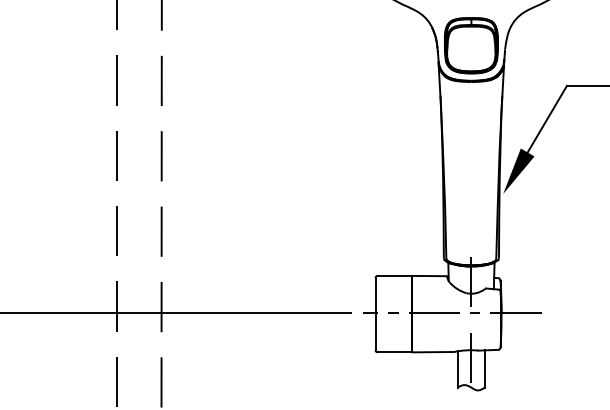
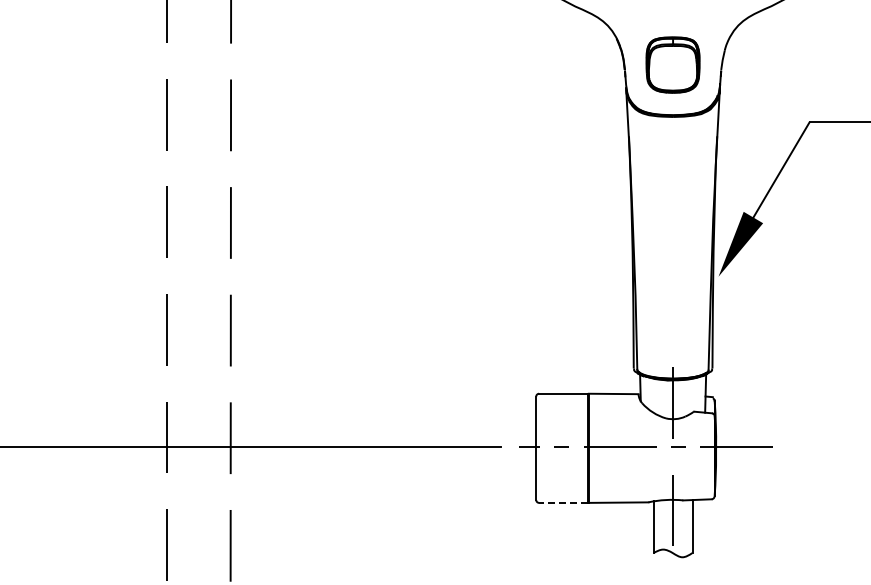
part: (470, 45) -> (672, 64), size x0.7
line: (394, 352) -> (563, 502), solid -> dashed

